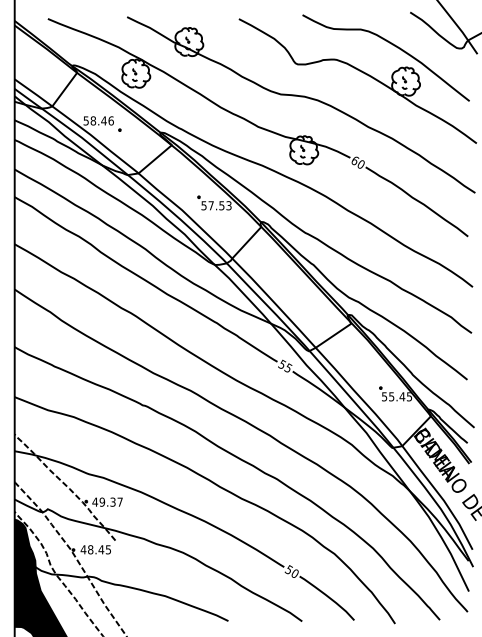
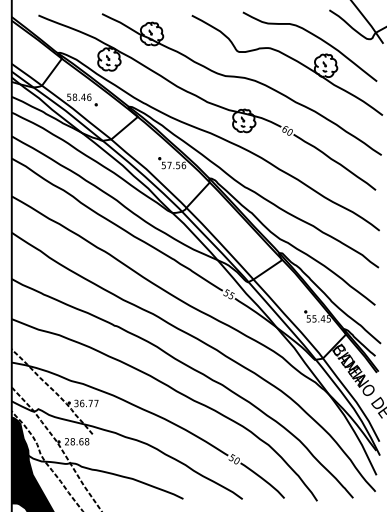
text: (228, 205) -> (183, 165), 57.53 -> 57.56
text: (103, 501) -> (83, 402), 49.37 -> 36.77
text: (95, 549) -> (76, 441), 48.45 -> 28.68

